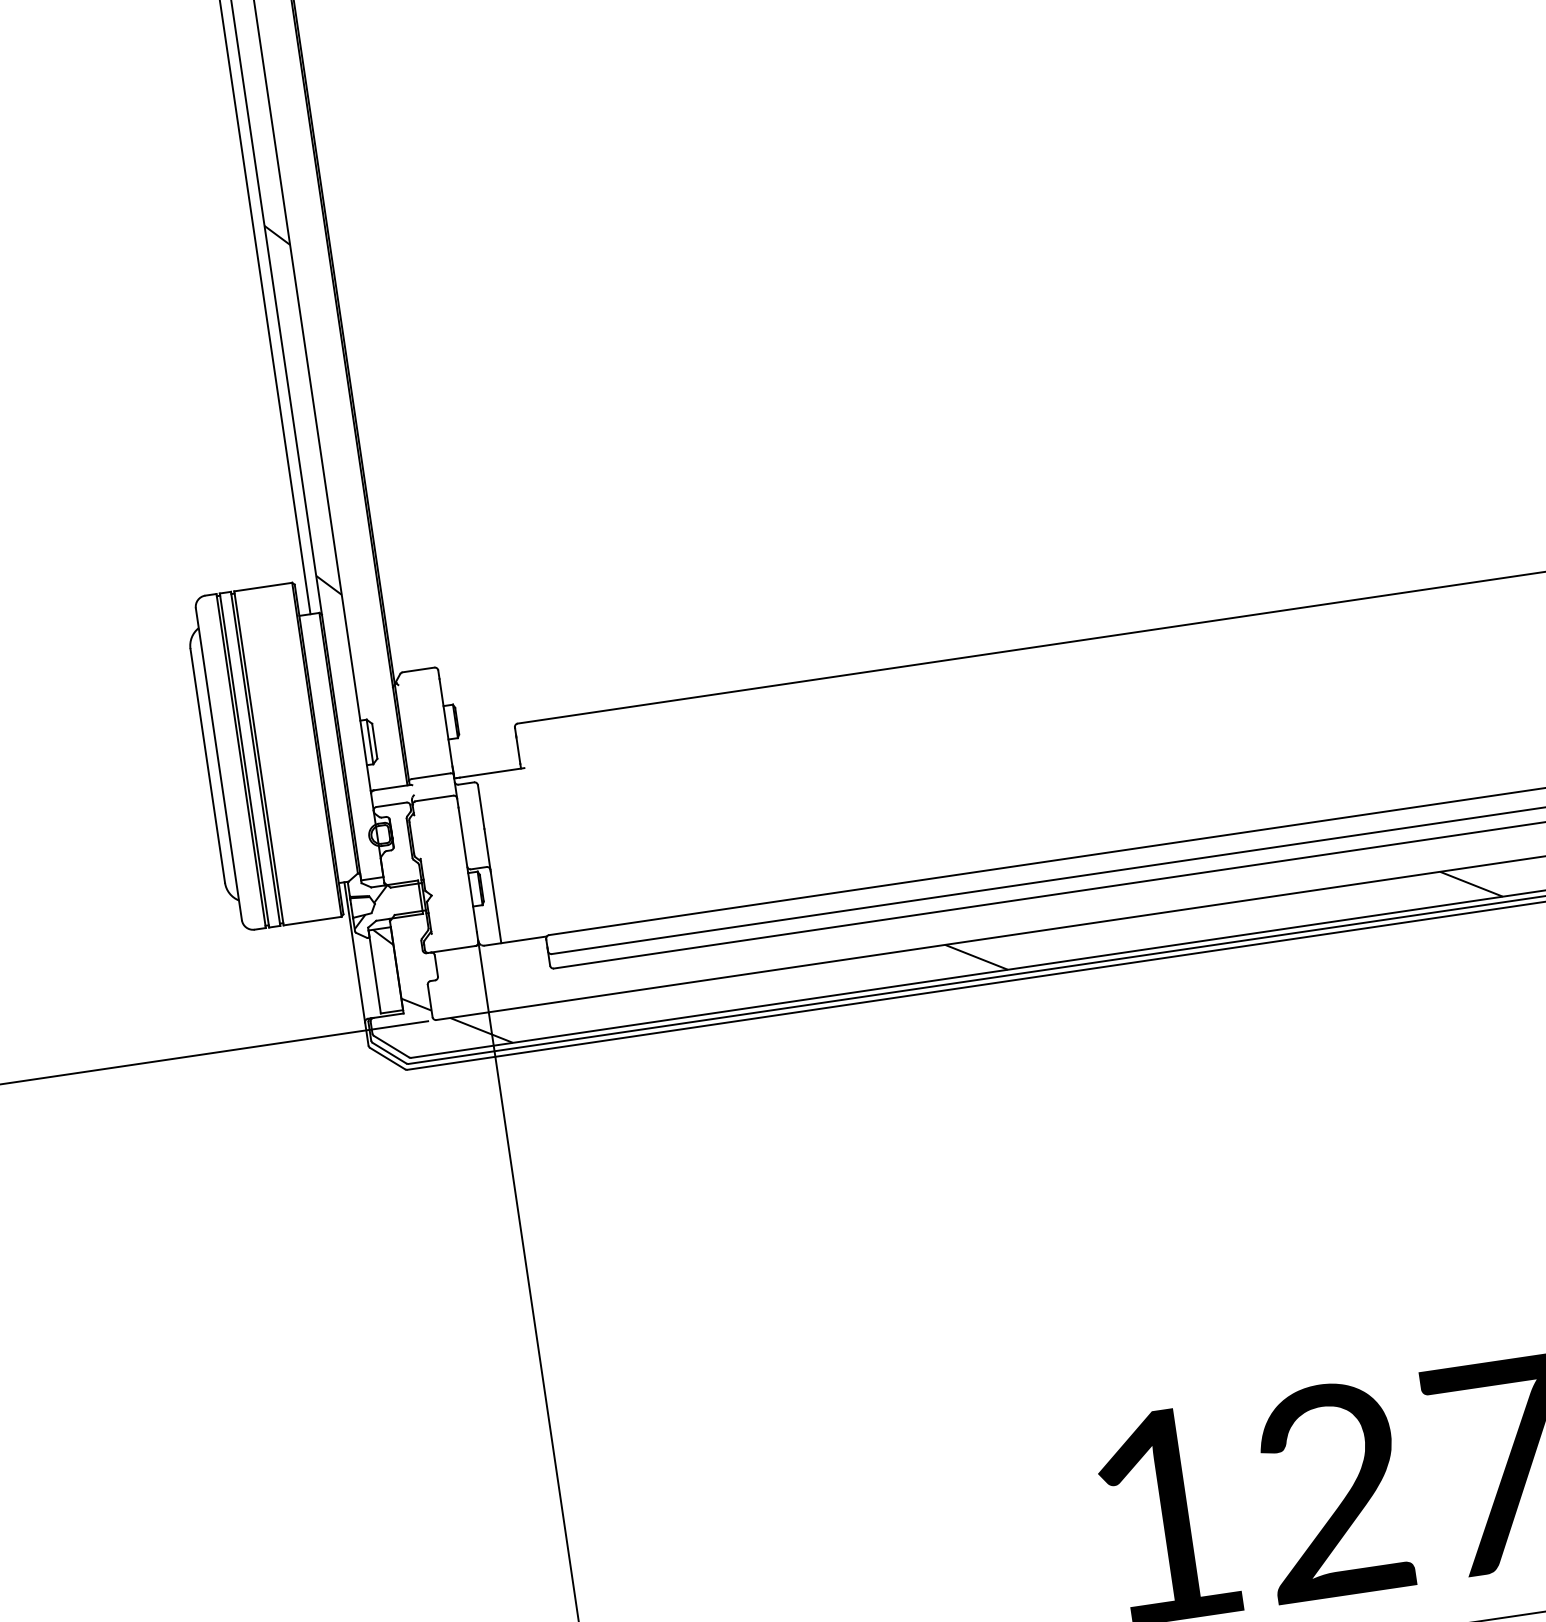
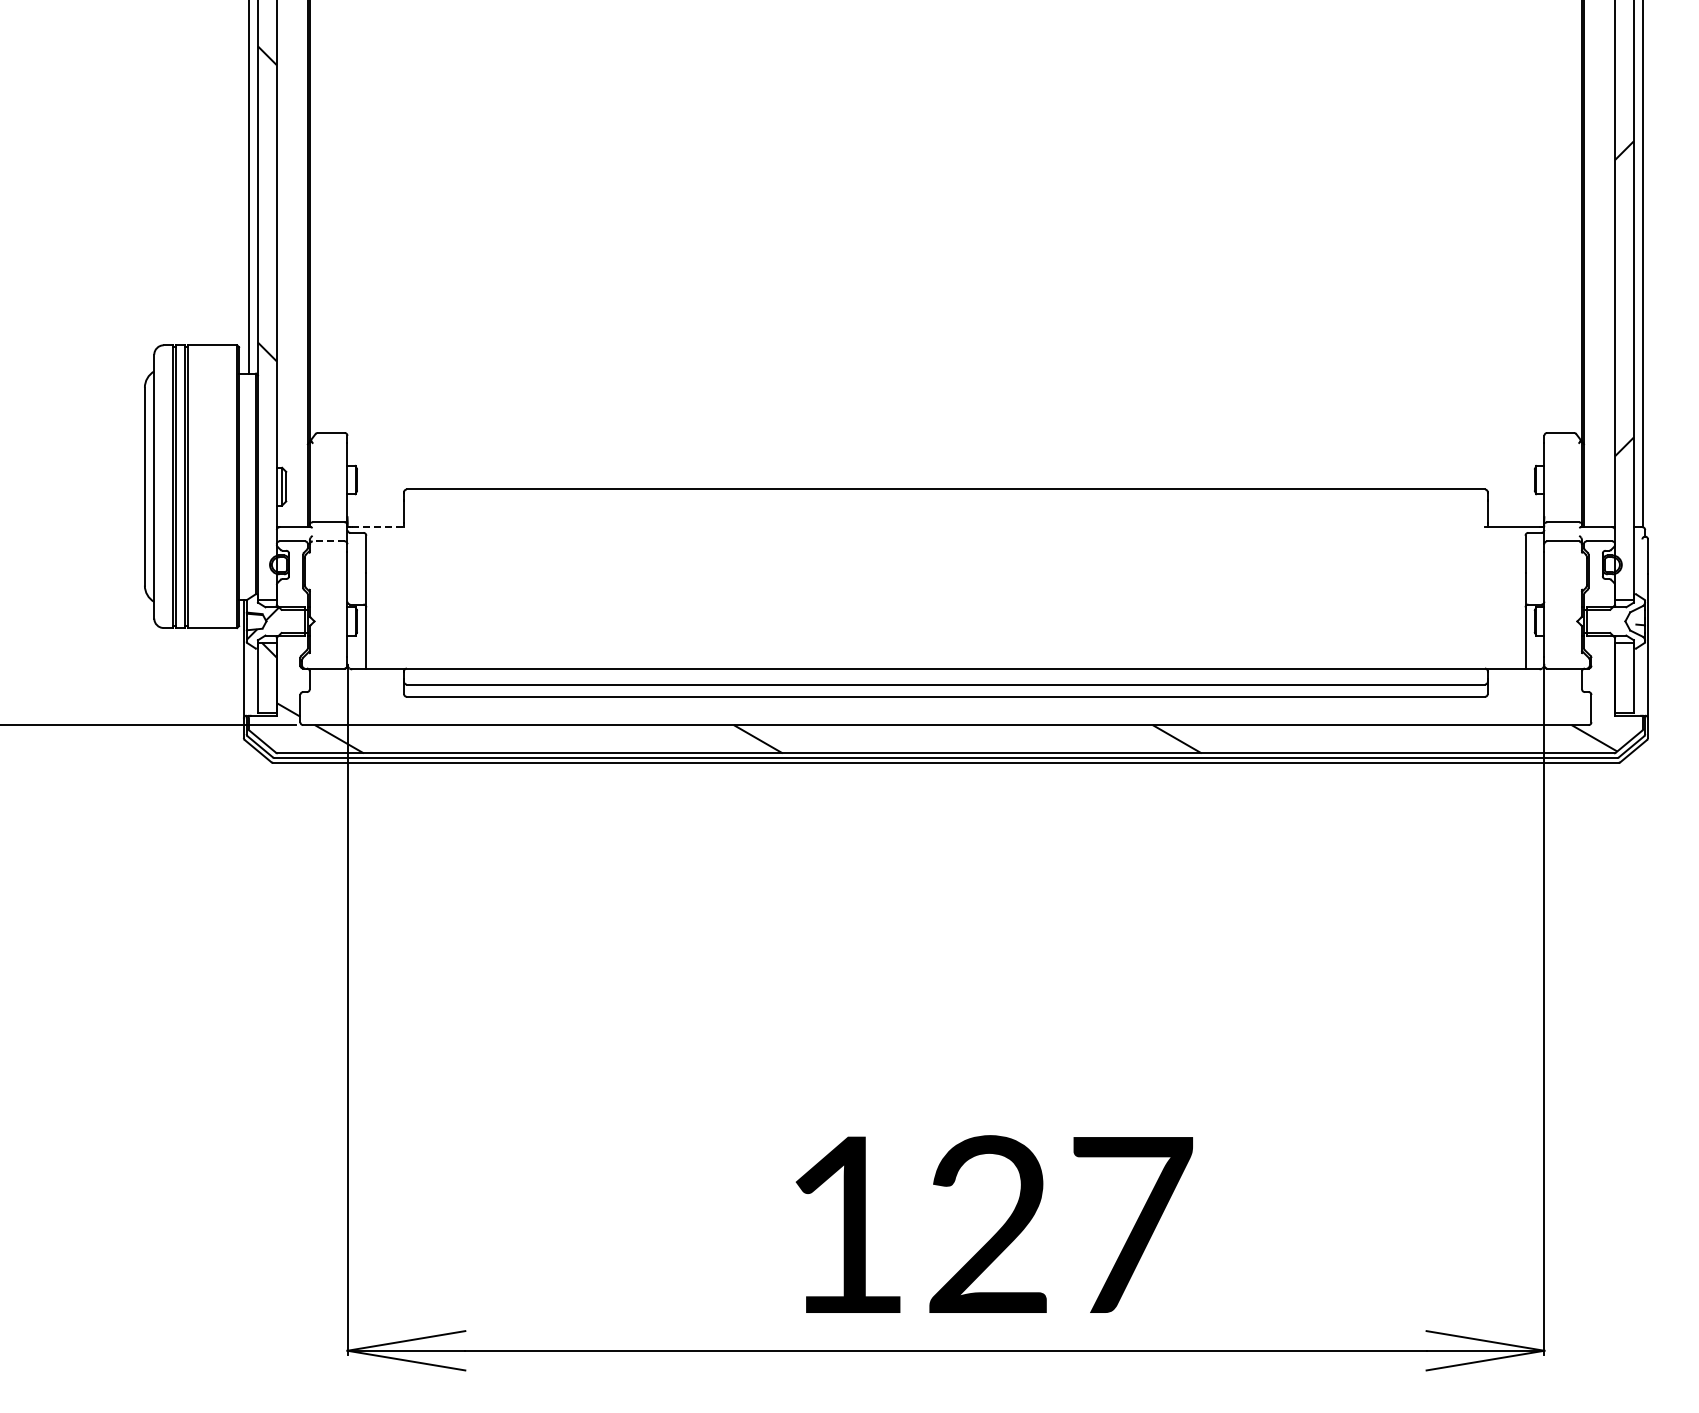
line: (493, 773) -> (380, 527), solid -> dashed
line: (434, 798) -> (328, 541), solid -> dashed

